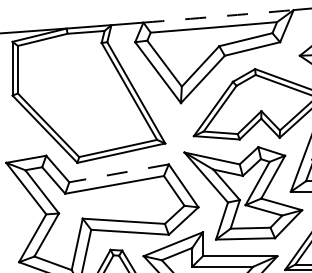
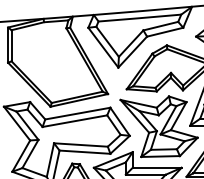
arc: (217, 15) -> (142, 10), dashed -> solid
line: (118, 173) -> (77, 113), dashed -> solid

